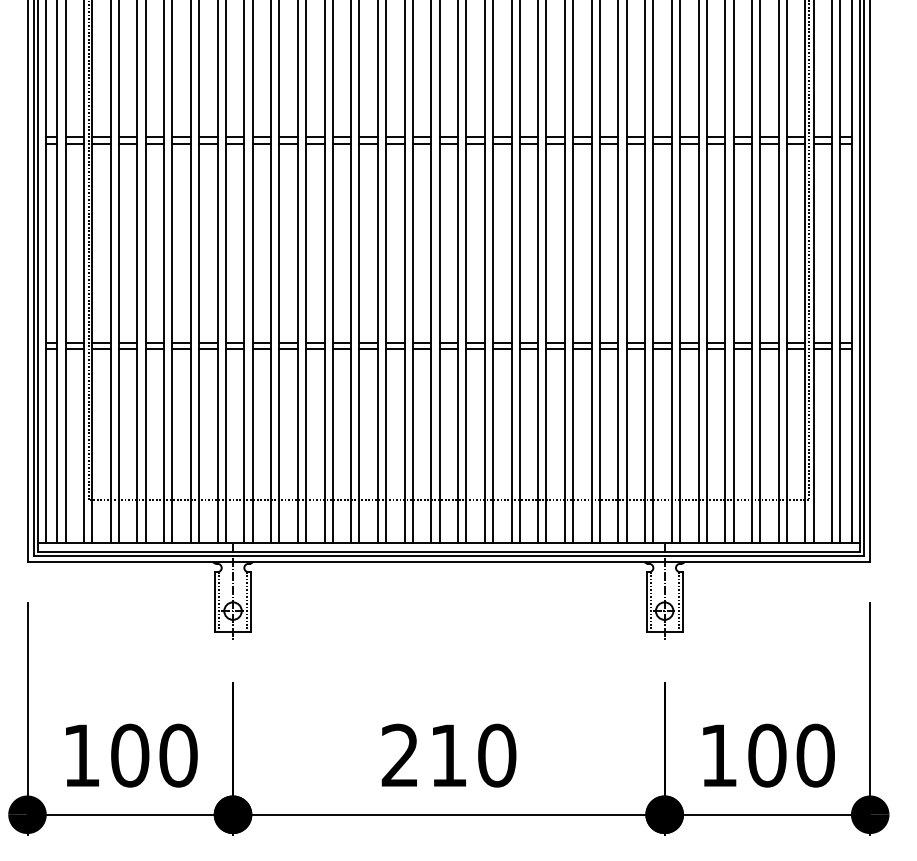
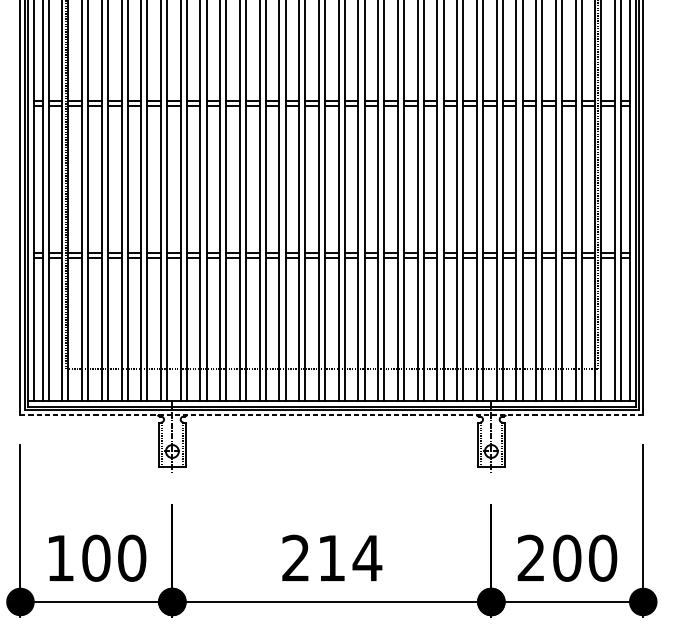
line: (448, 561) -> (331, 414), solid -> dashed
text: (718, 754) -> (531, 557), 100 -> 200
text: (496, 755) -> (367, 558), 210 -> 214

